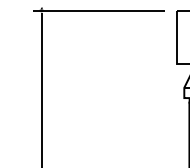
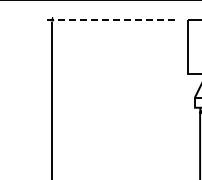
line: (98, 10) -> (109, 20), solid -> dashed

